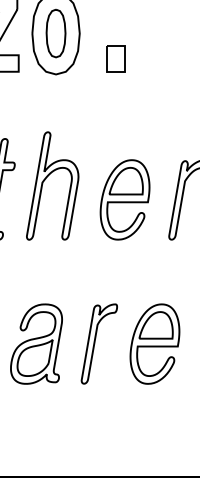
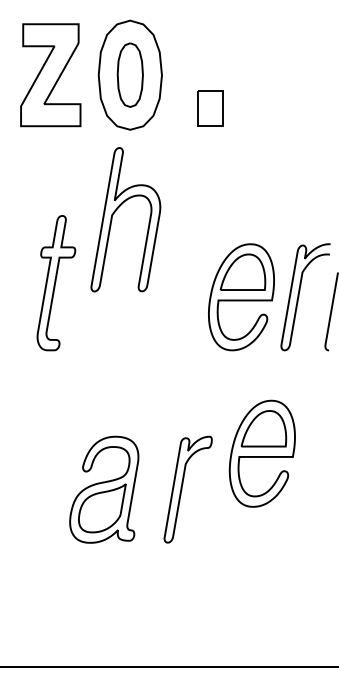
part: (45, 179) -> (116, 211), moved
part: (125, 200) -> (241, 297), moved
part: (154, 343) -> (261, 453), moved

